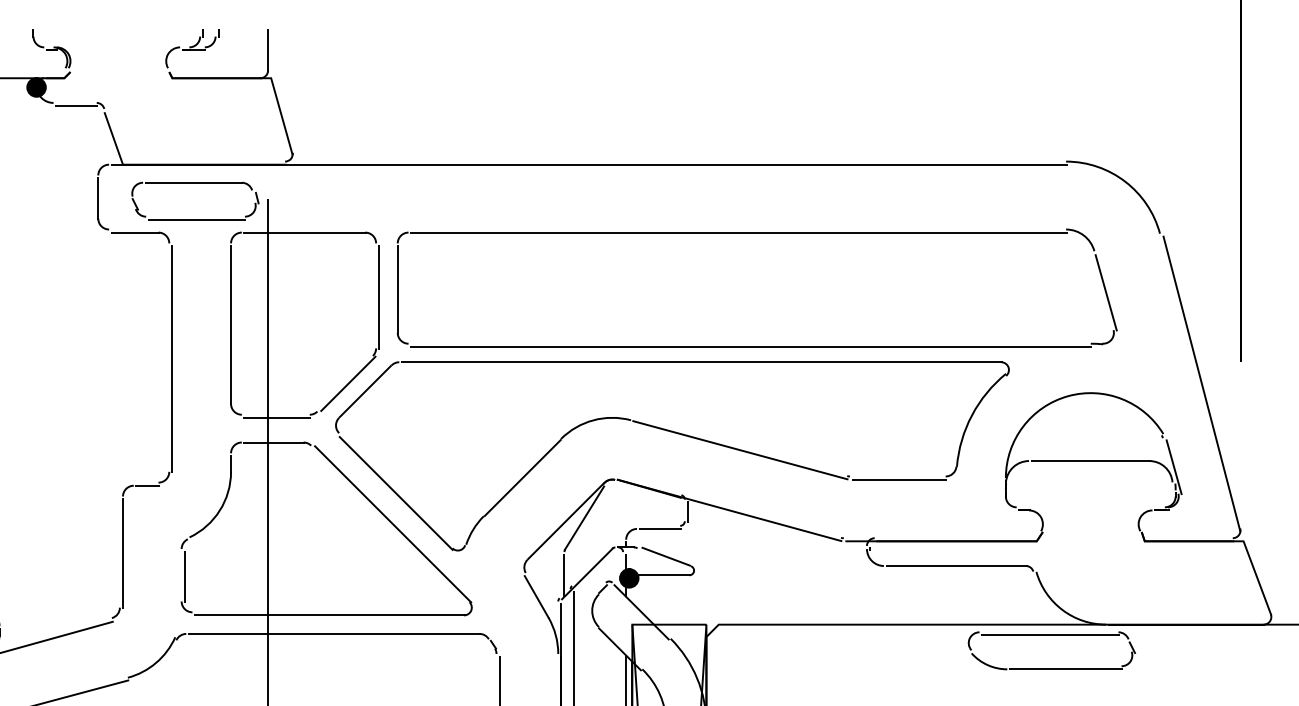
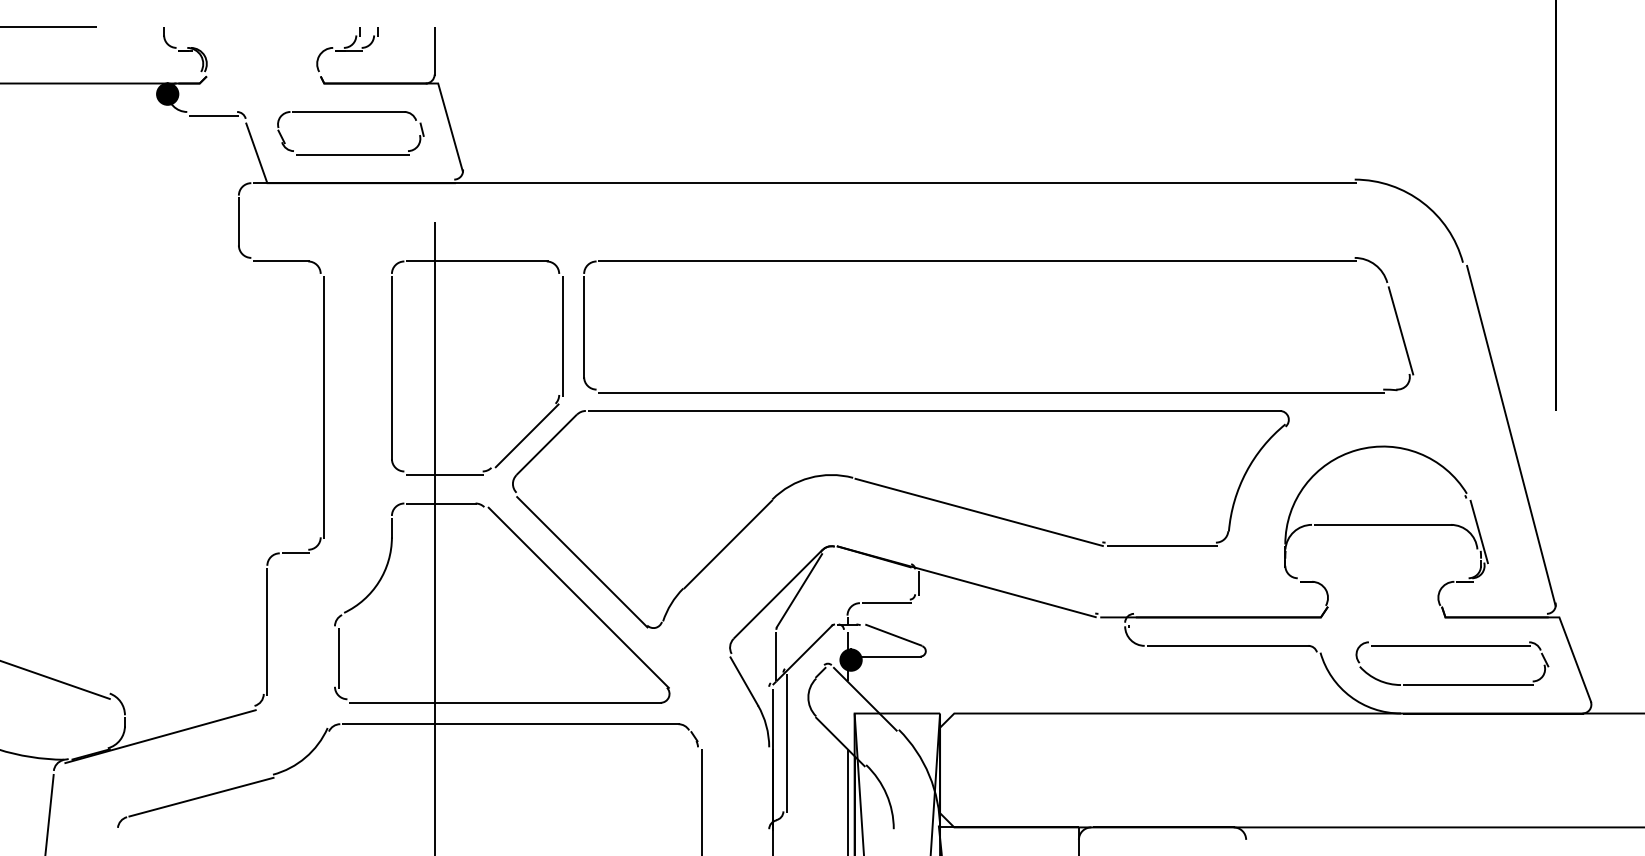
part: (195, 183) -> (350, 112), moved
part: (1052, 635) -> (1452, 646), moved

